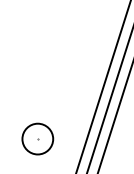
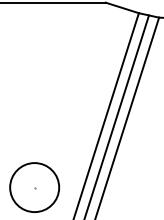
circle: (37, 139) -> (34, 187), size x1.6

